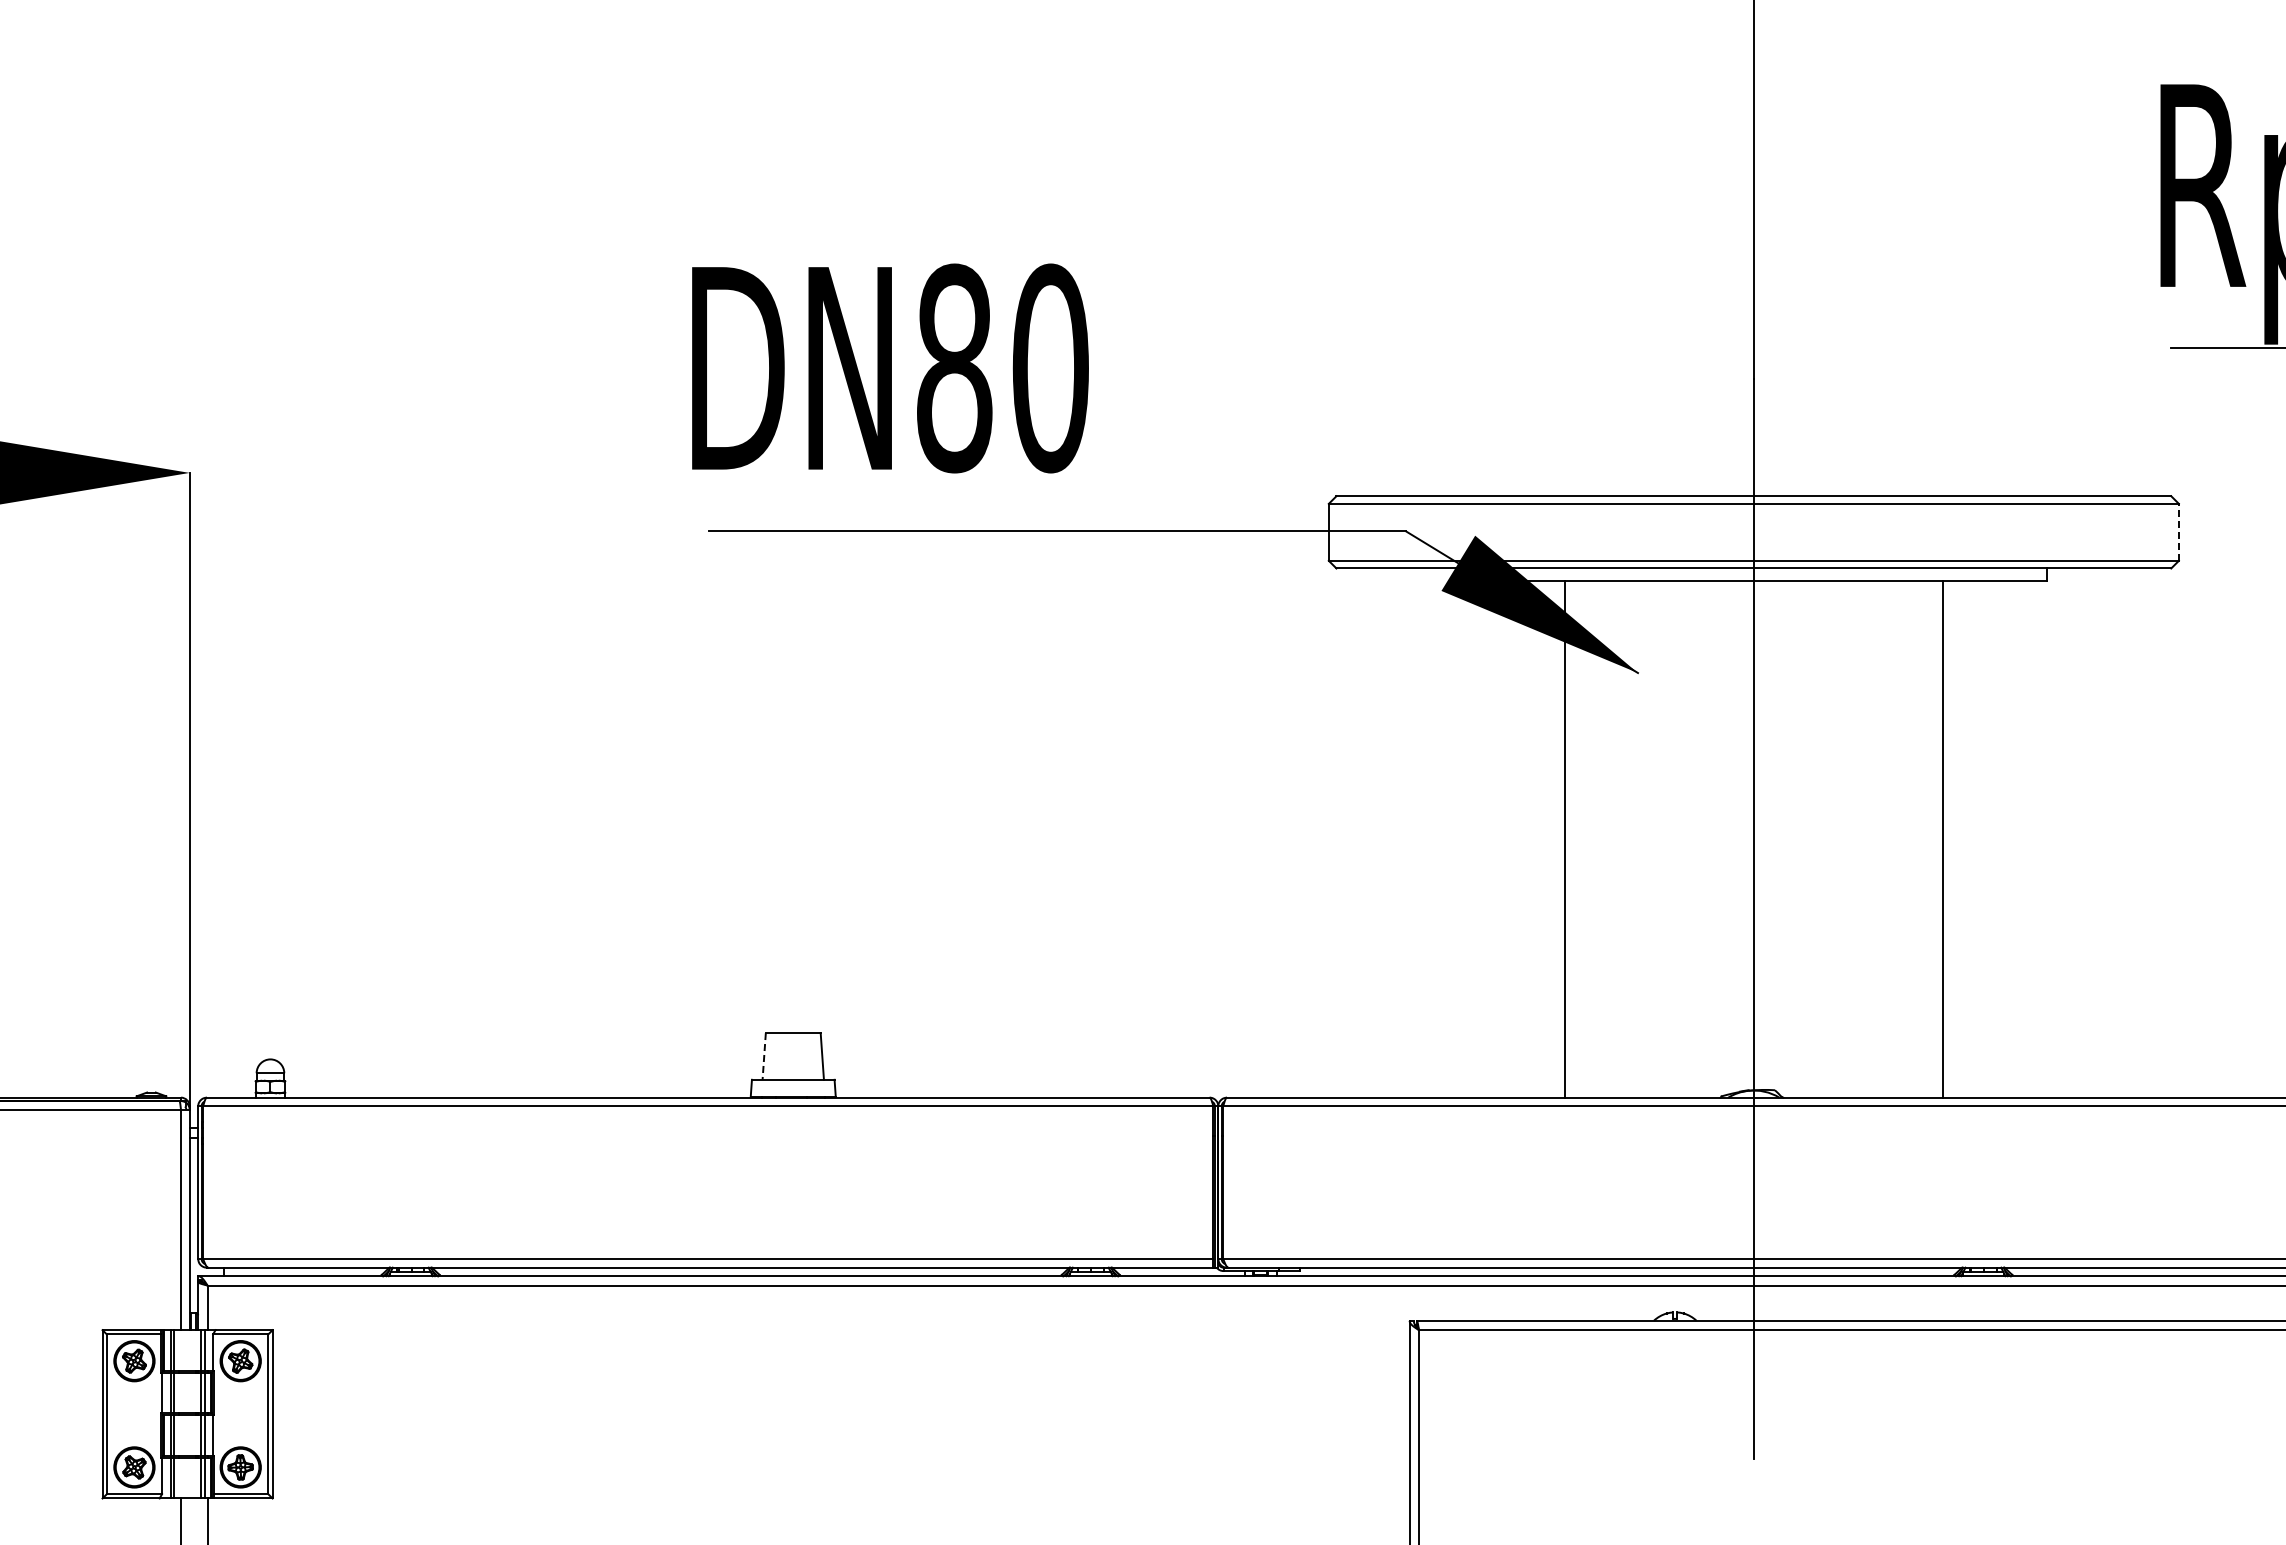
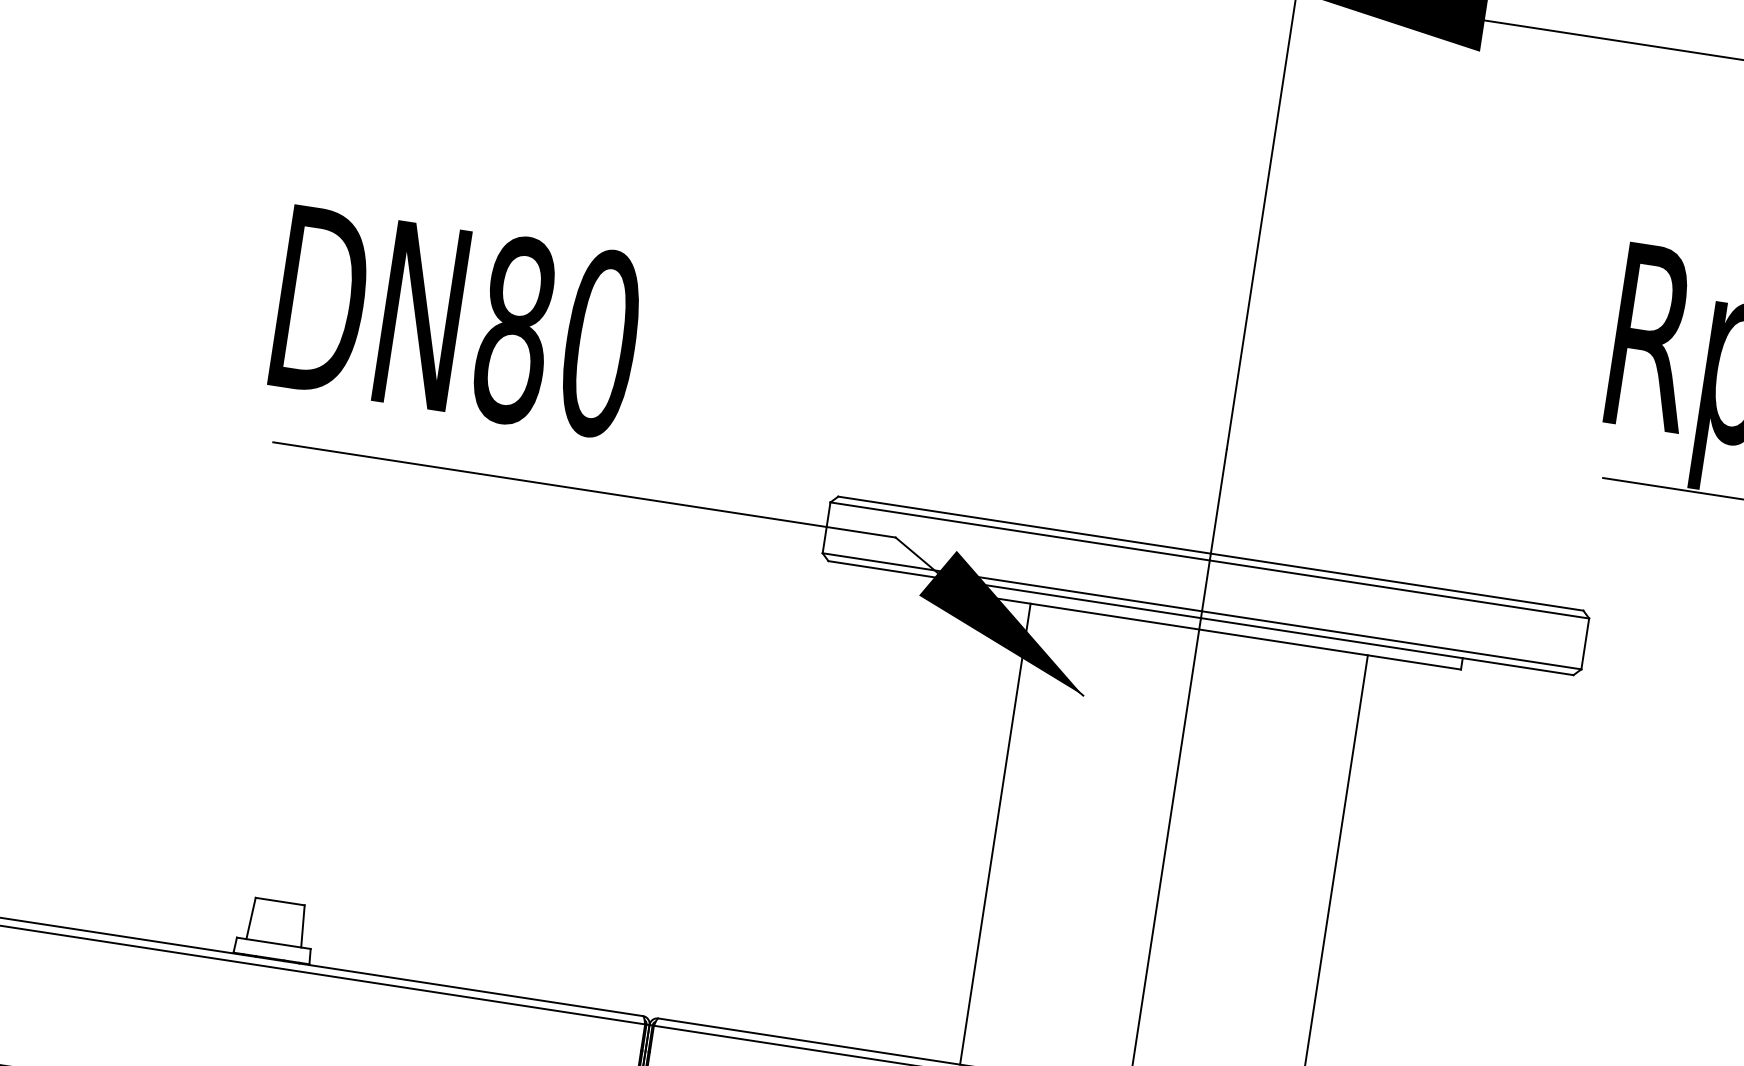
line: (2178, 531) -> (1585, 643), dashed -> solid
line: (764, 1056) -> (251, 918), dashed -> solid

